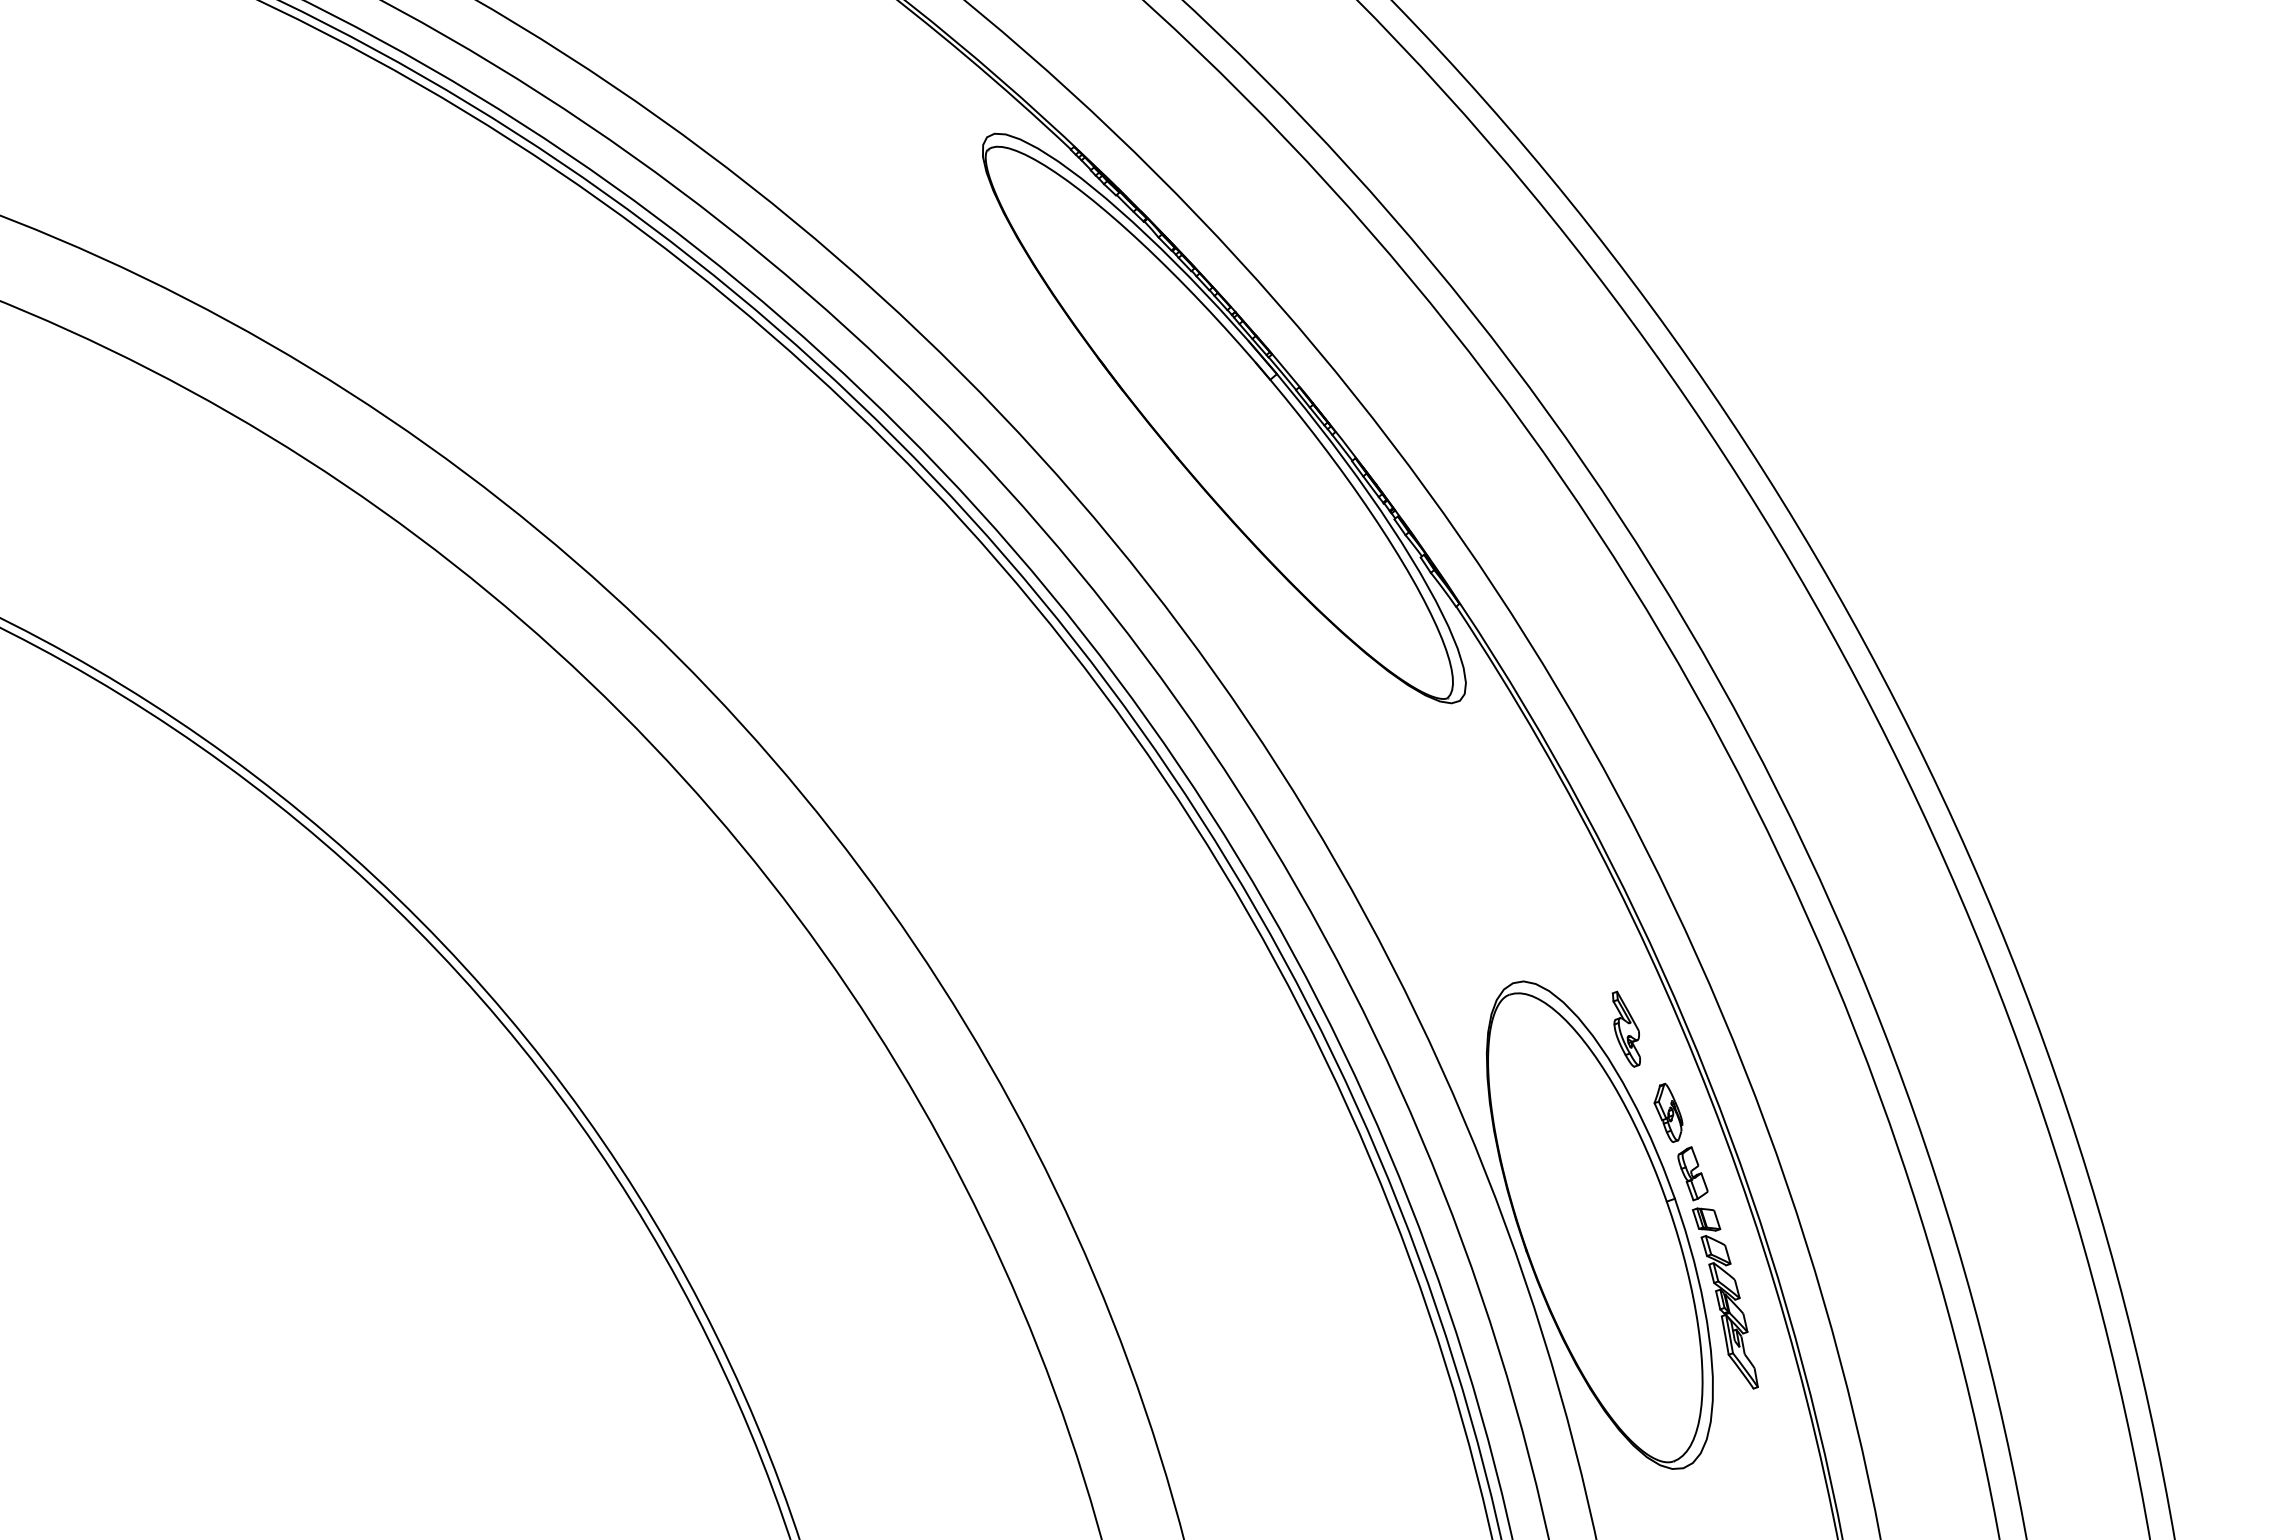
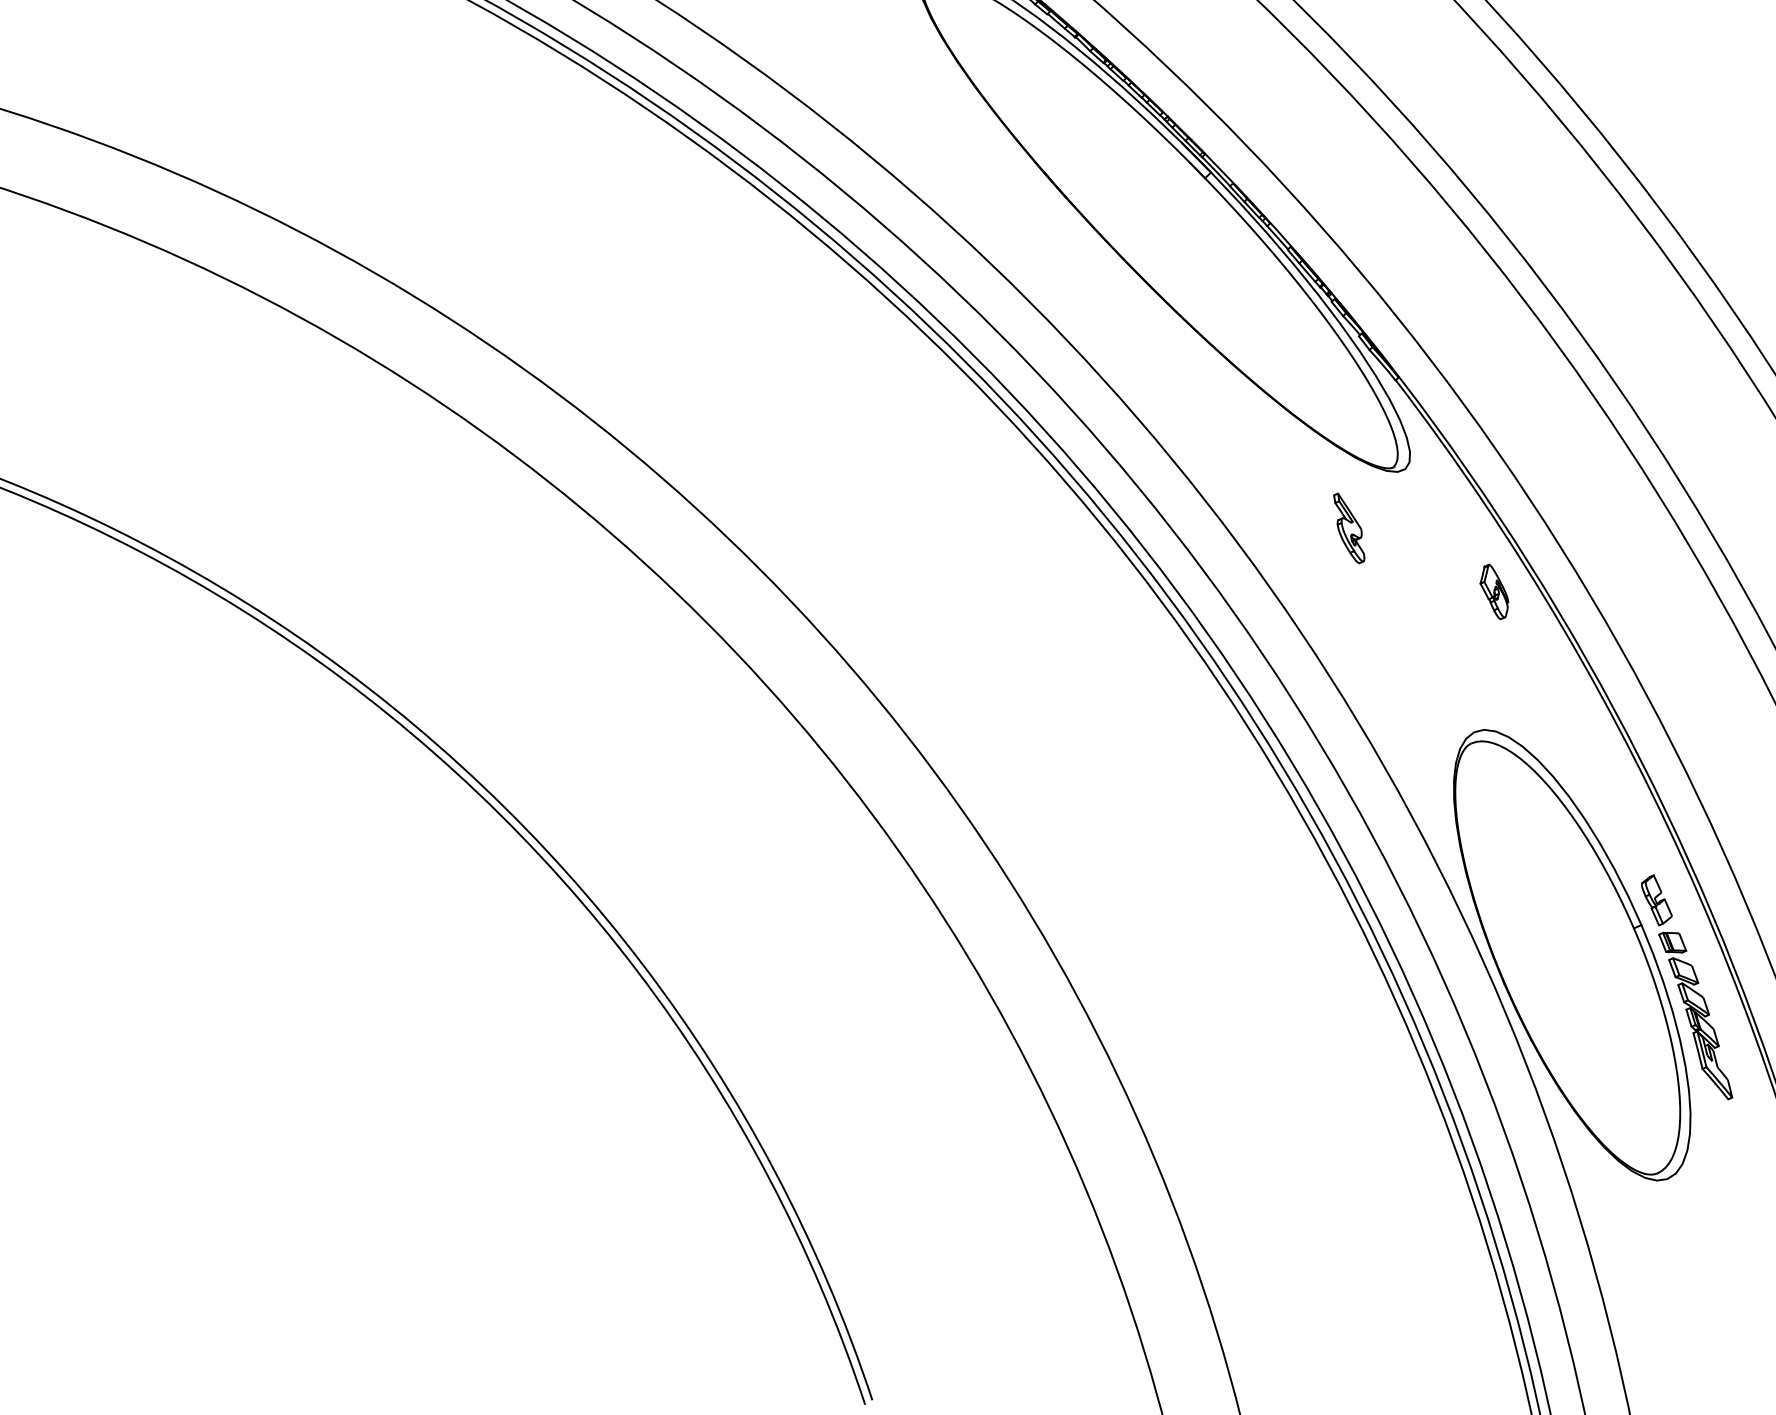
part: (1625, 1028) -> (1348, 527), moved
part: (1668, 1112) -> (1494, 591), moved

